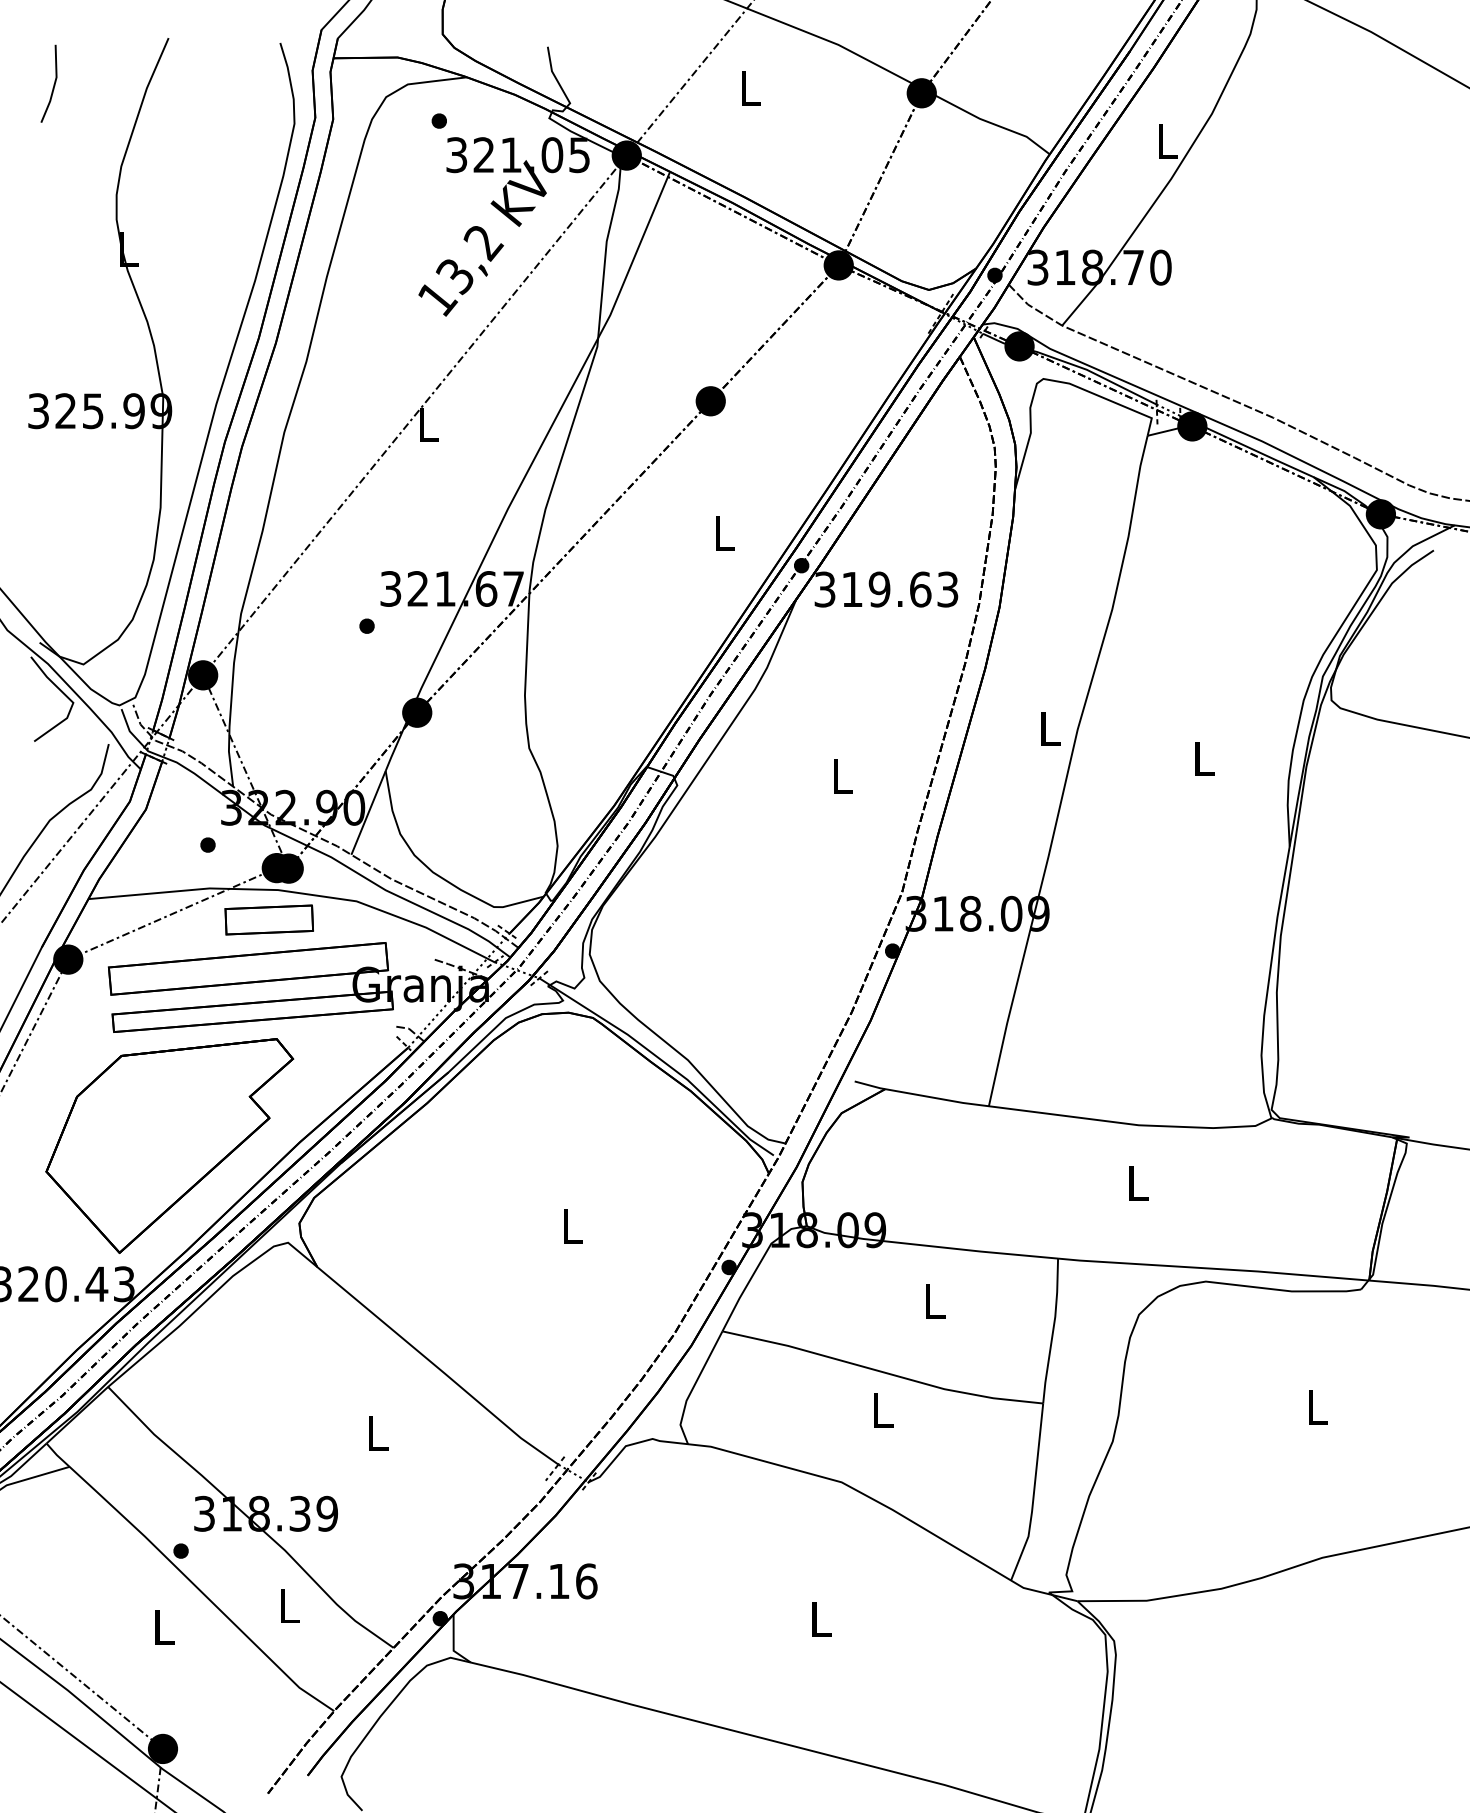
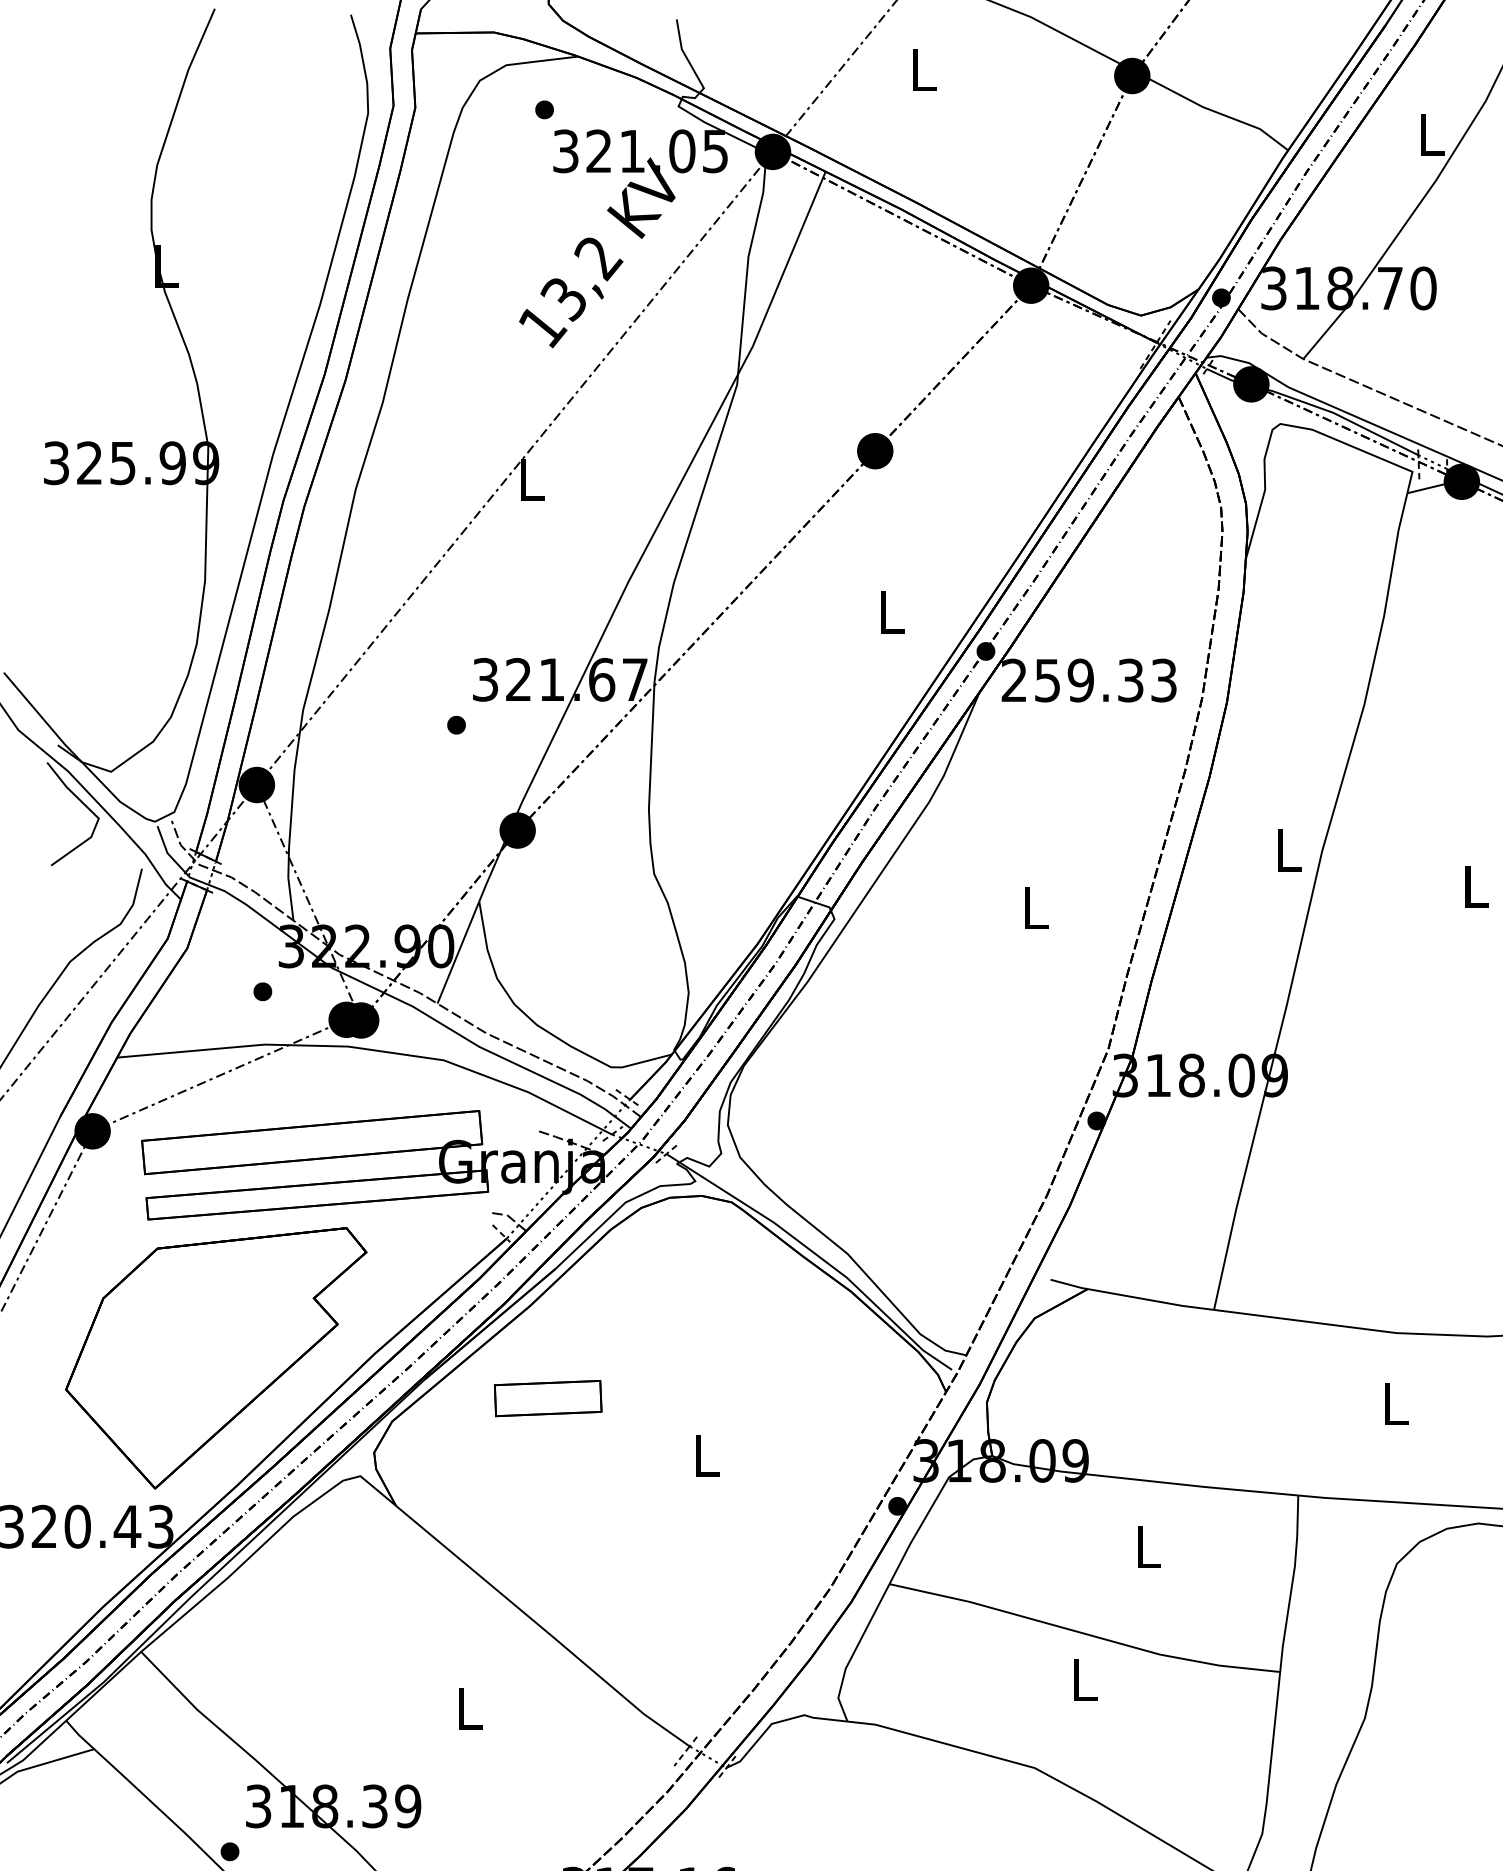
line: (53, 84) -> (74, 65), removed
text: (872, 589) -> (1072, 680), 319.63 -> 259.33
part: (268, 919) -> (547, 1397), moved

